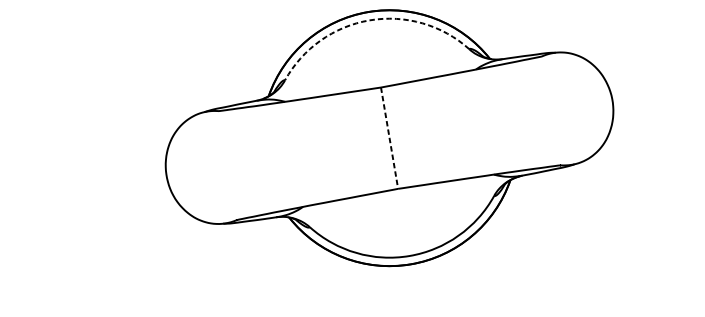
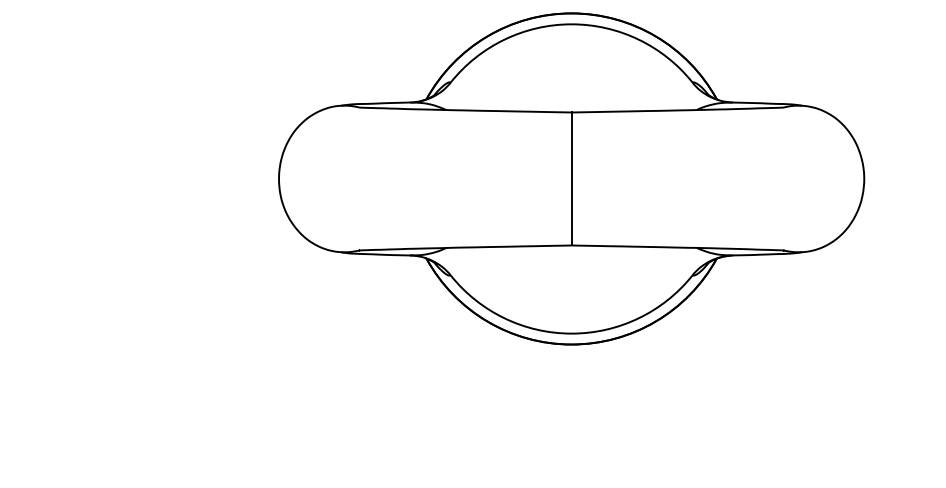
arc: (369, 20) -> (571, 24), dashed -> solid
line: (389, 138) -> (571, 179), dashed -> solid

